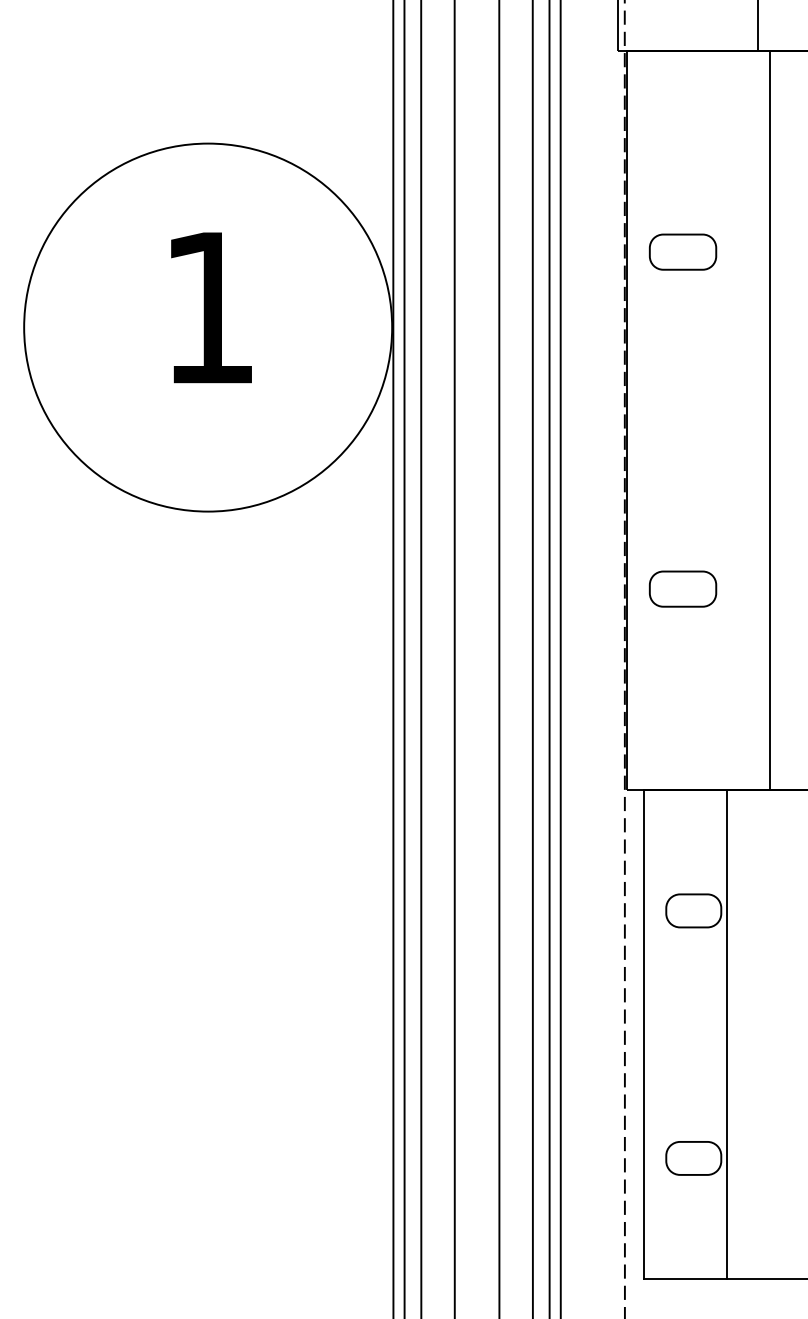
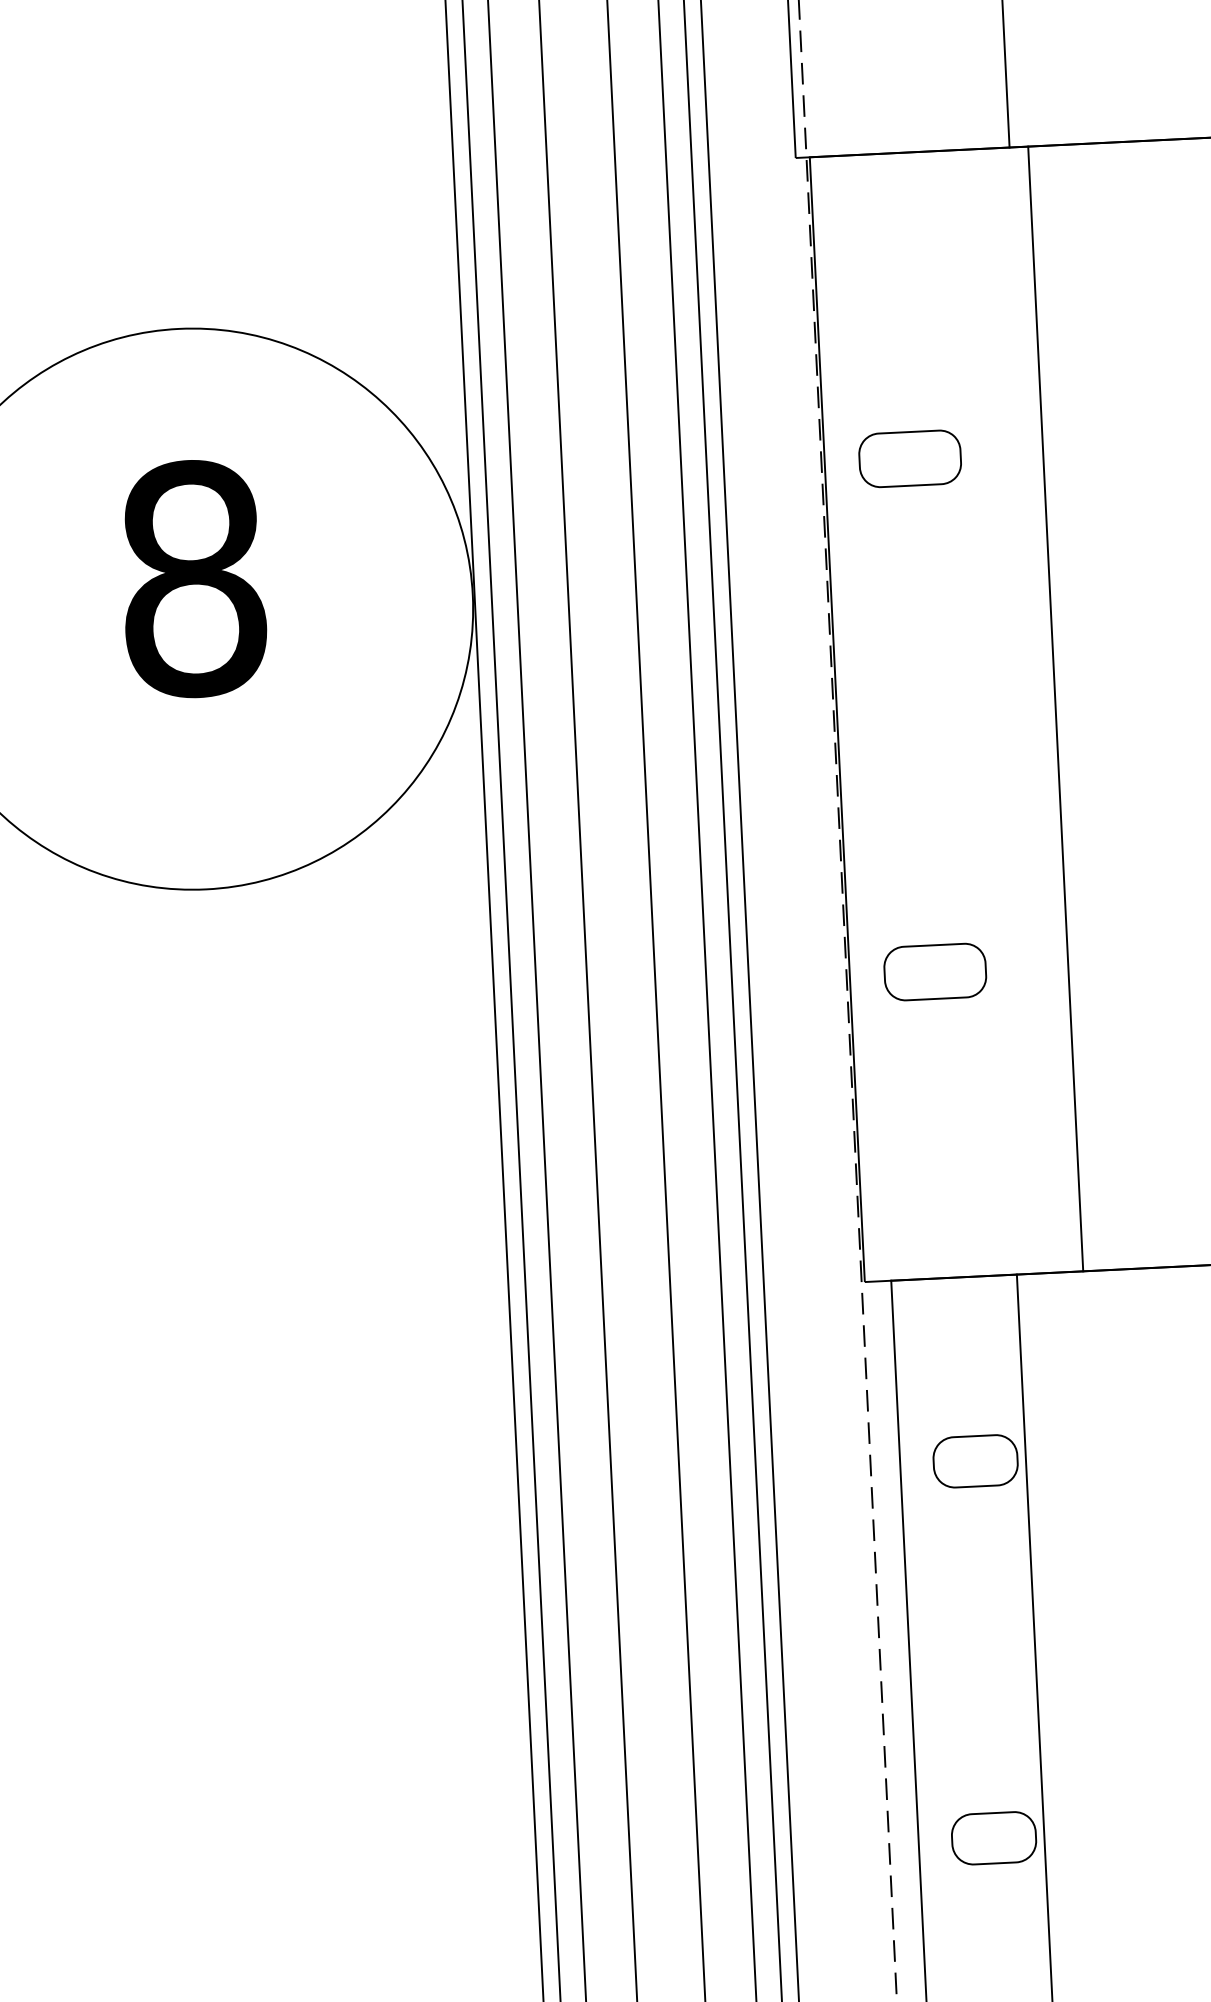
text: (209, 307) -> (193, 578), 1 -> 8

